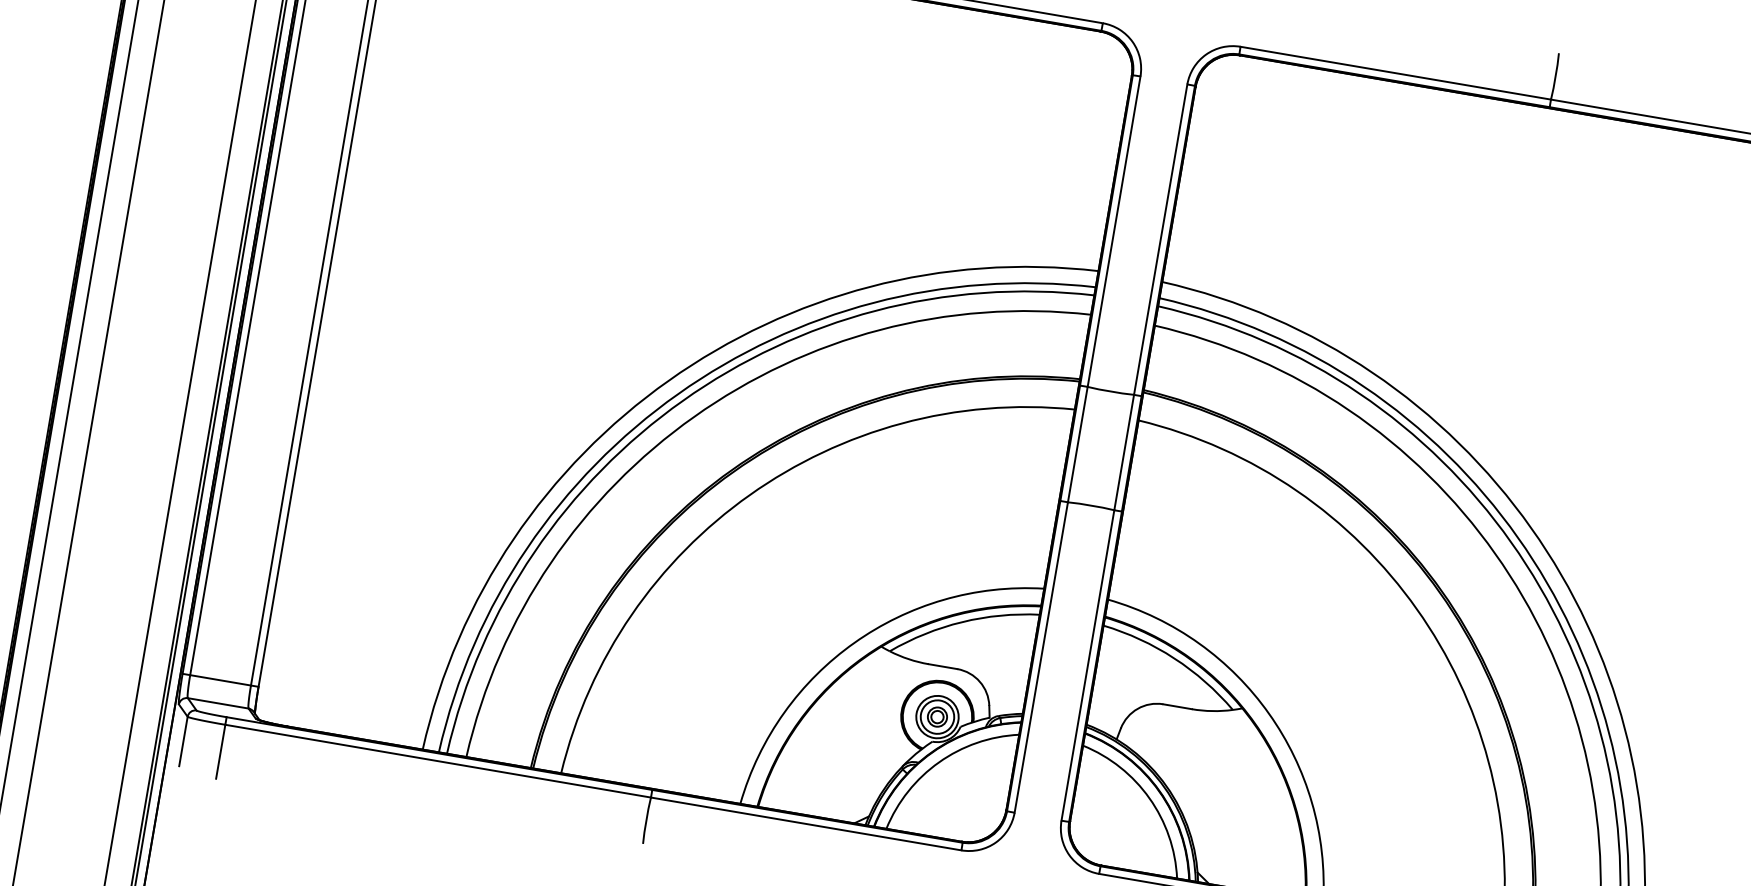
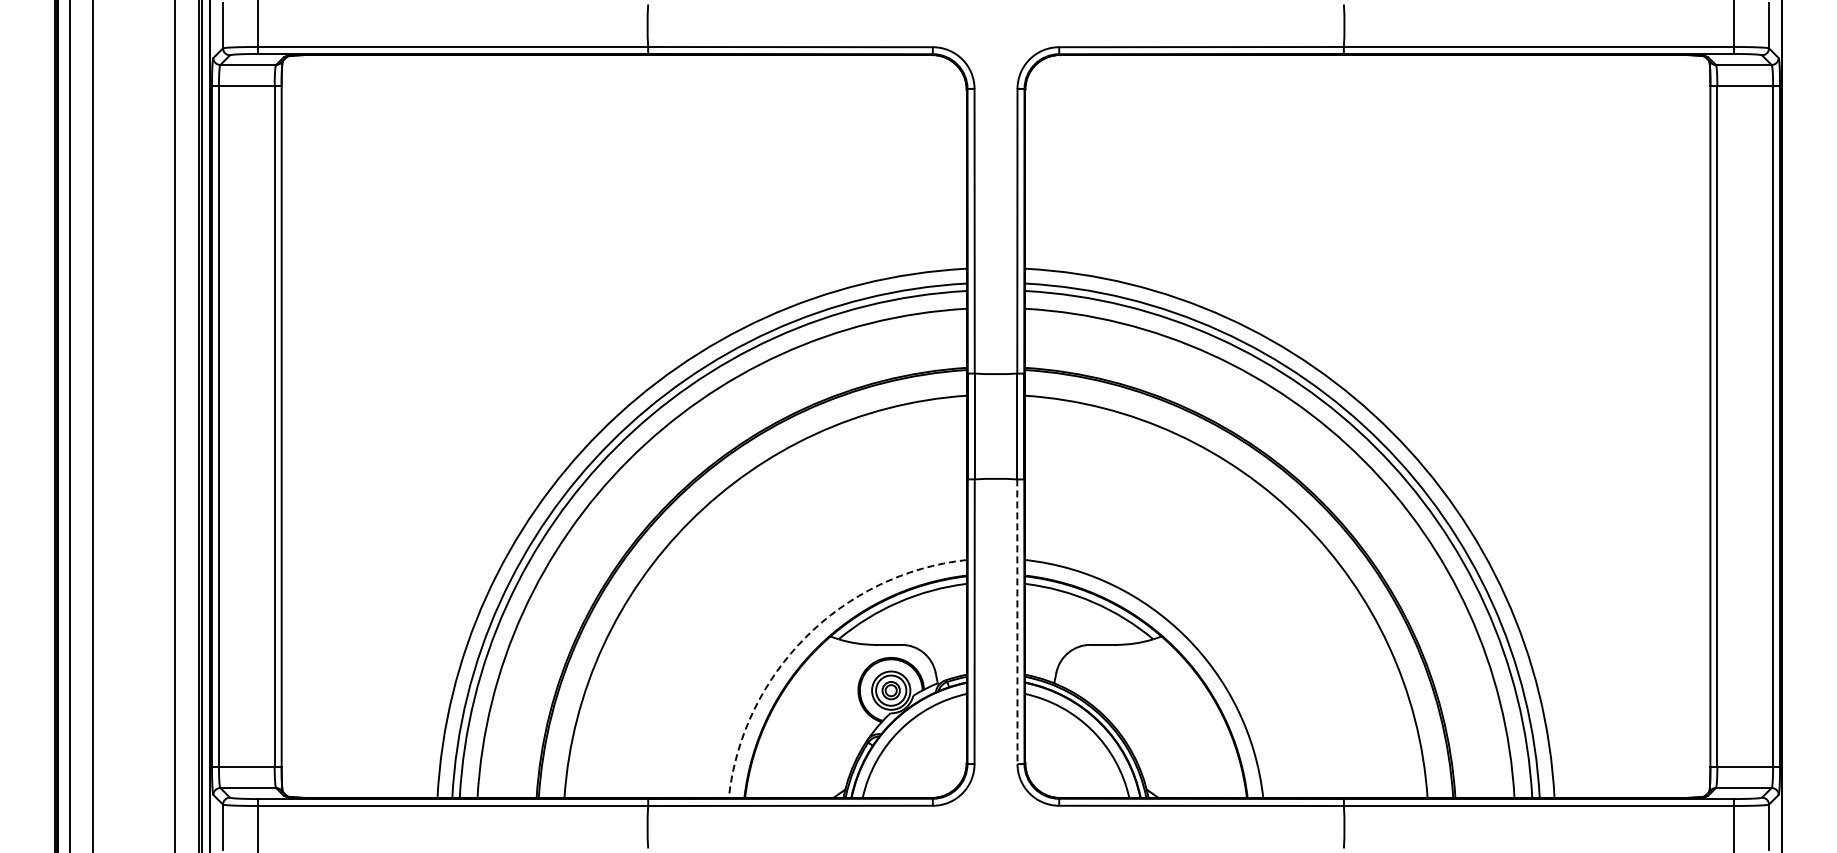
arc: (853, 643) -> (805, 637), solid -> dashed
line: (1087, 666) -> (1017, 622), solid -> dashed

